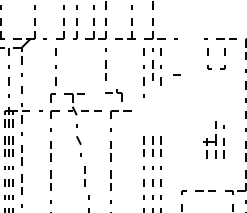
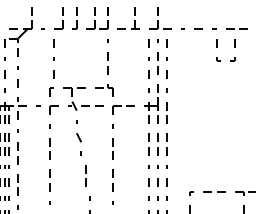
line: (176, 74) -> (198, 28), moved
part: (113, 95) -> (104, 90), moved
part: (213, 139) -> (155, 103), moved

